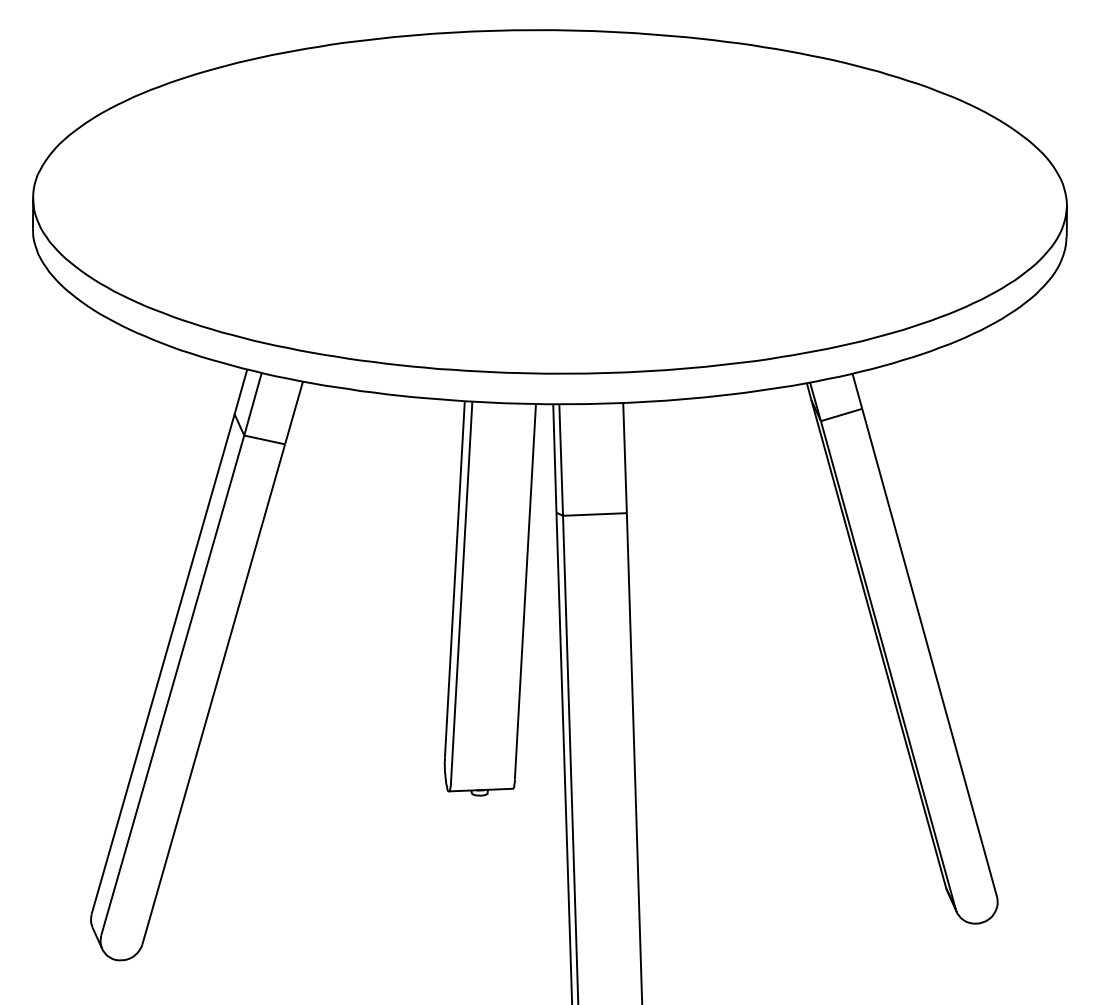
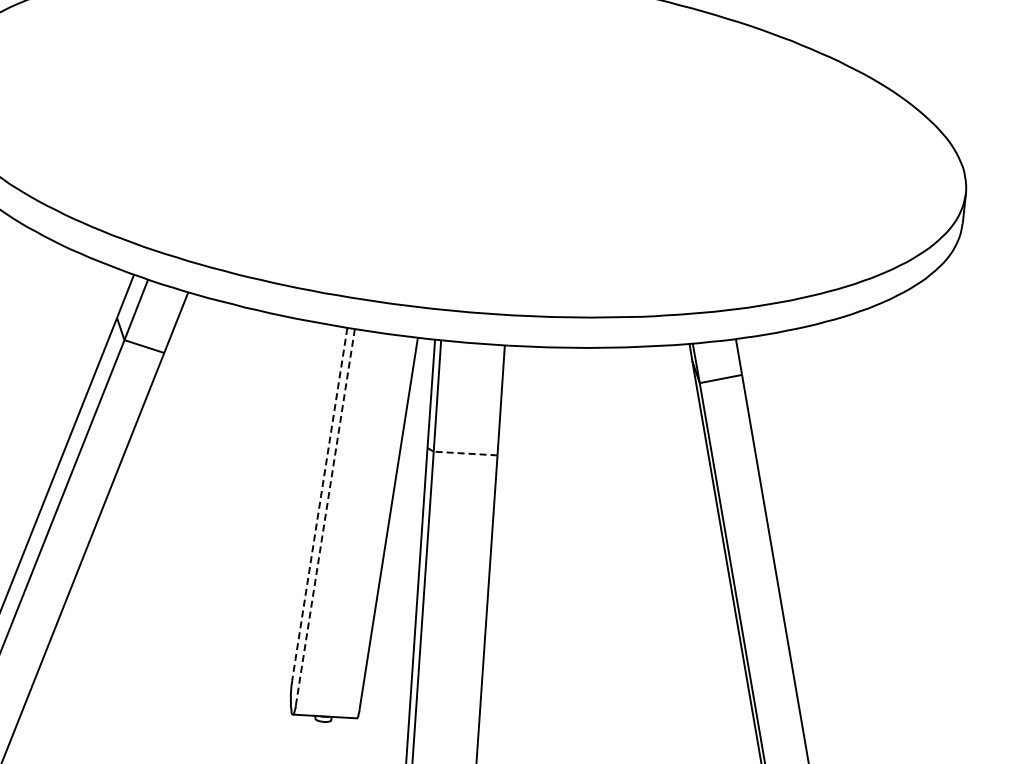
line: (594, 514) -> (465, 453), solid -> dashed
line: (454, 579) -> (319, 504), solid -> dashed
line: (461, 591) -> (325, 516), solid -> dashed

